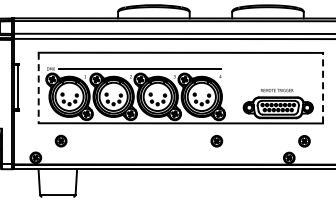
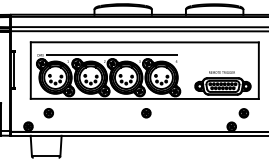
line: (323, 87) -> (259, 70), dashed -> solid
line: (38, 88) -> (30, 70), dashed -> solid
part: (216, 141) -> (146, 113), moved

